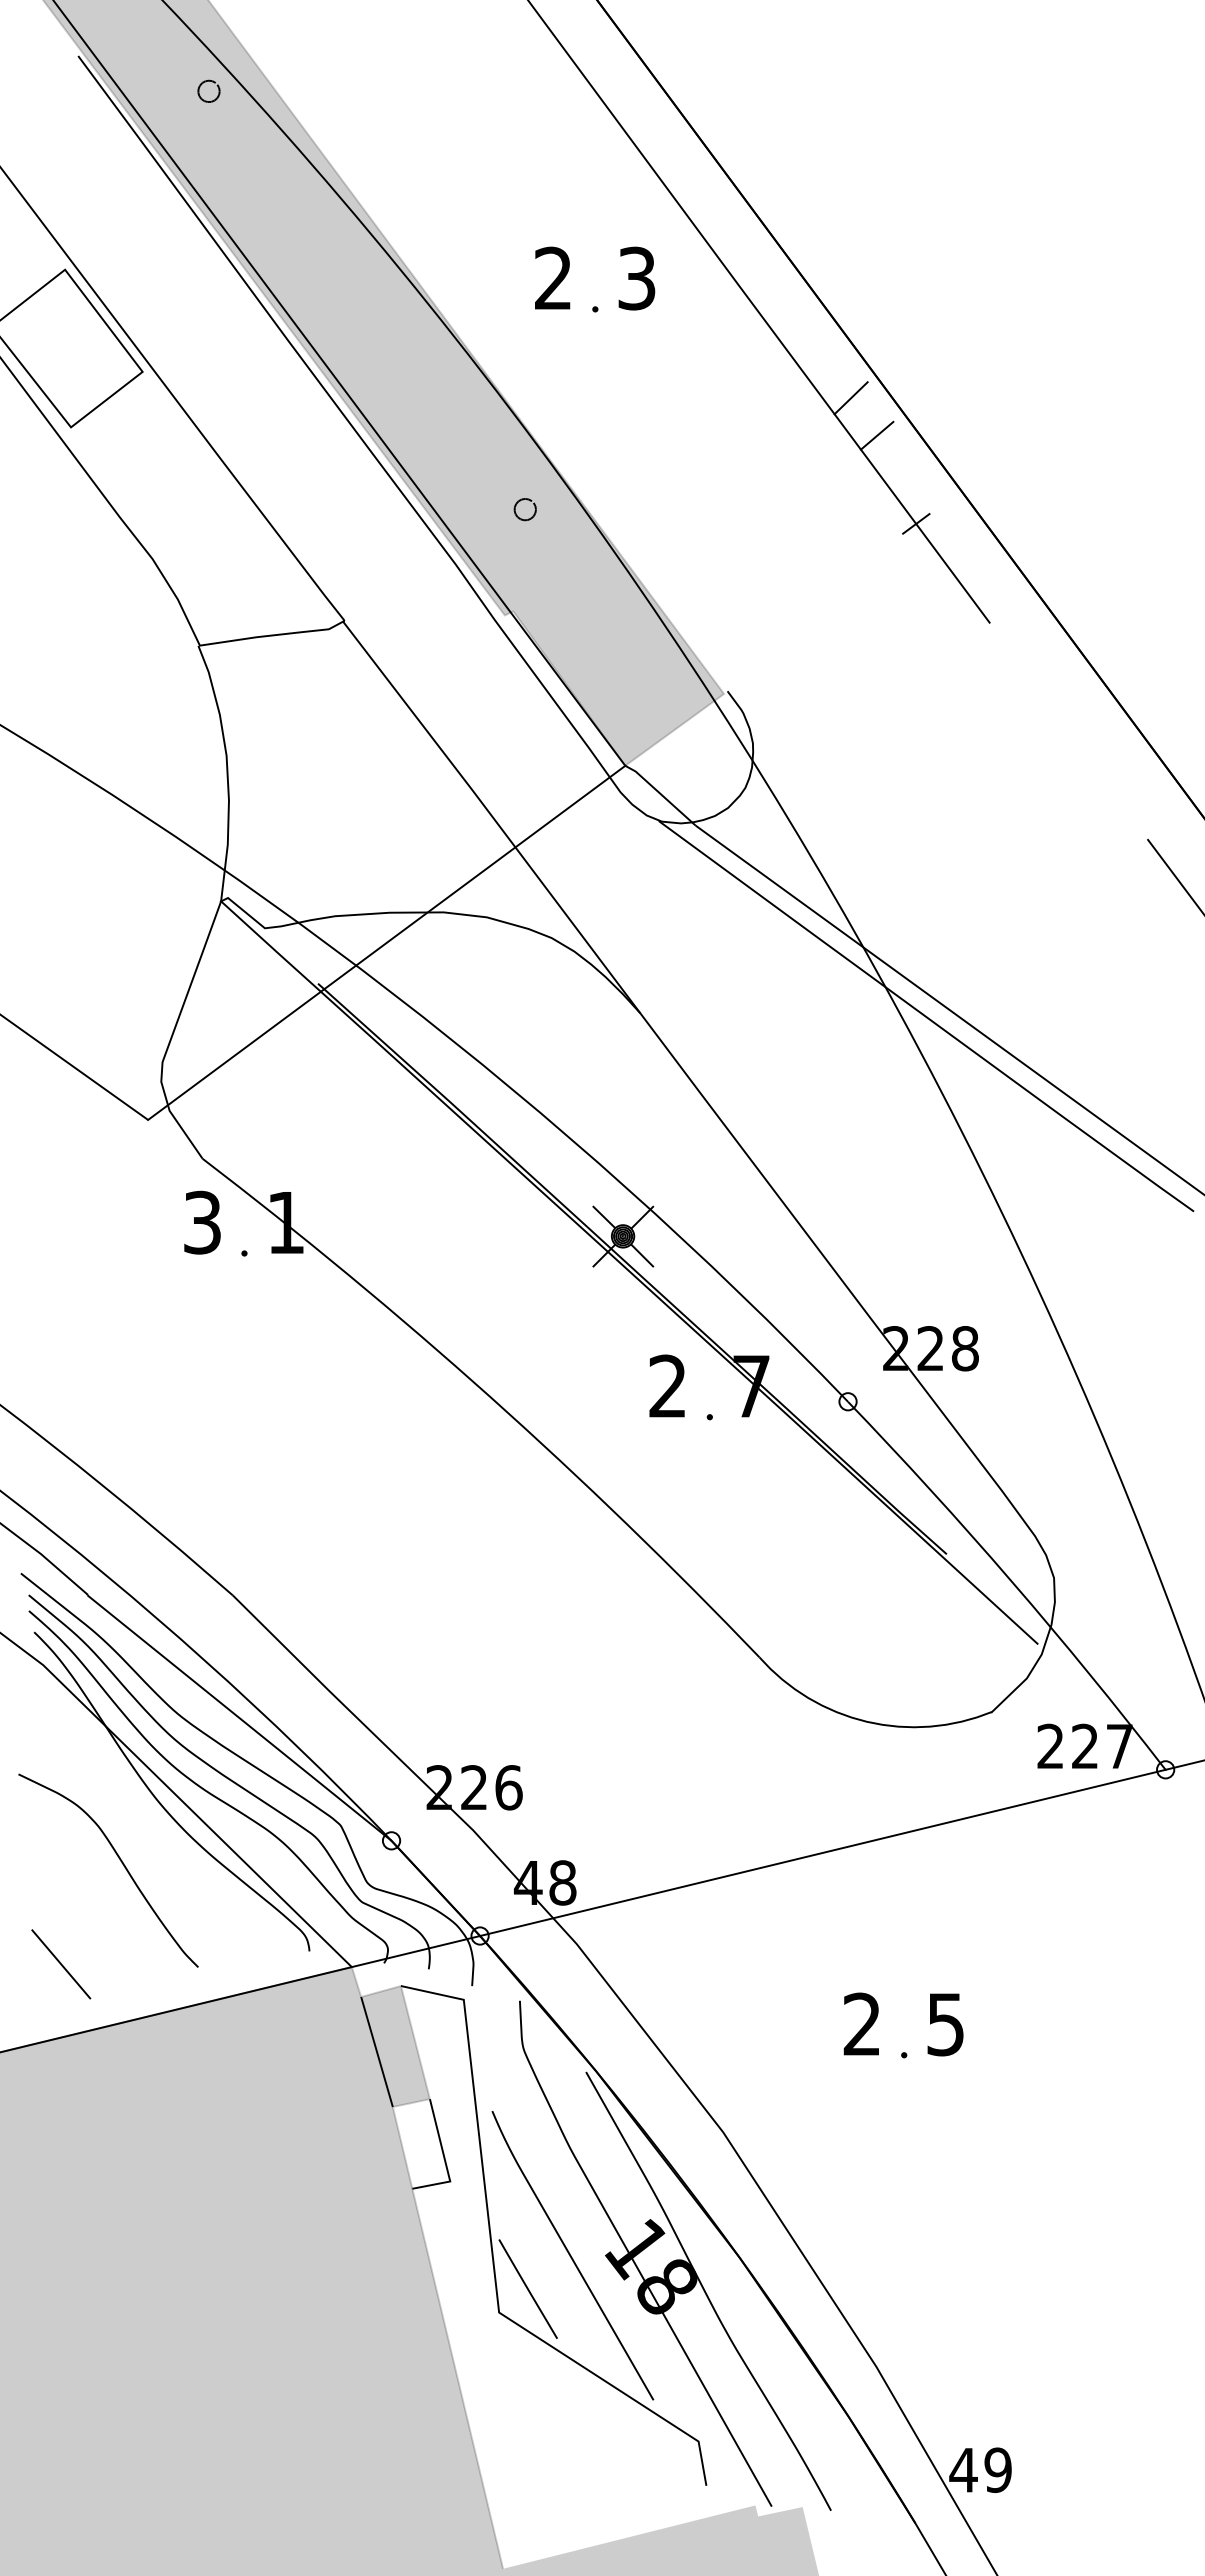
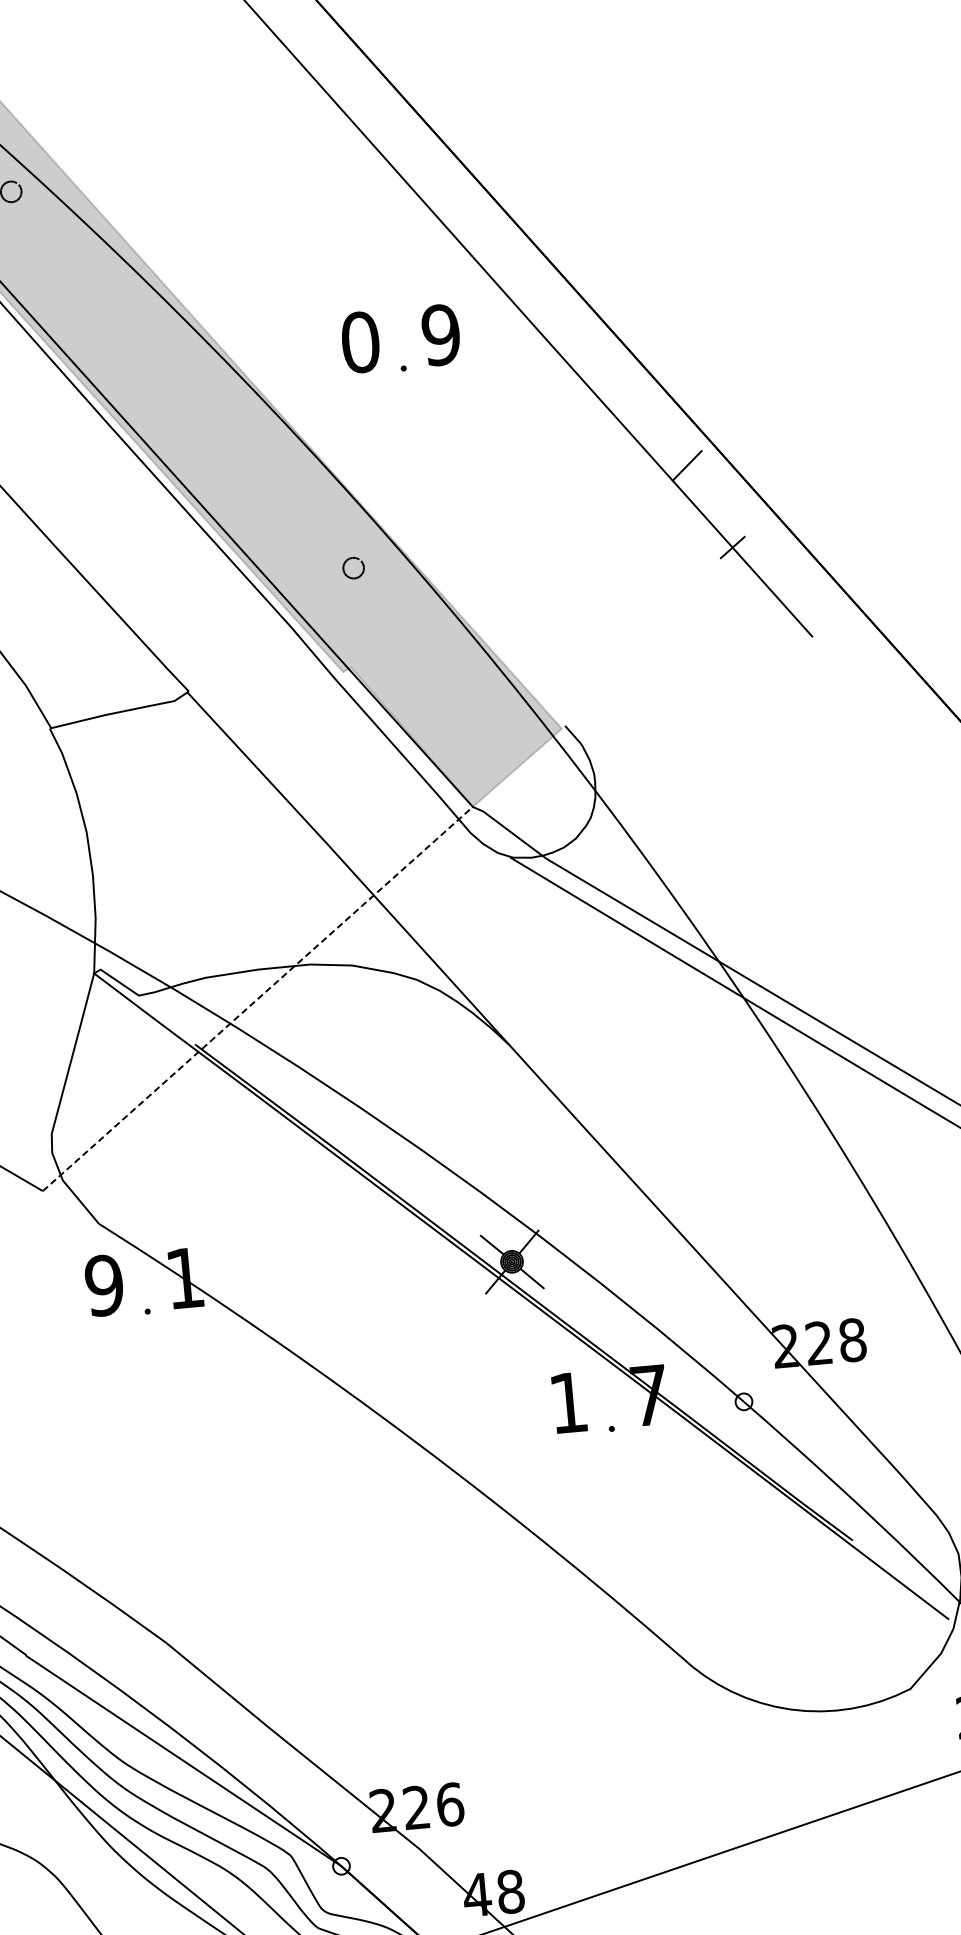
text: (553, 278) -> (360, 342), 2 -> 0
text: (636, 278) -> (440, 335), 3 -> 9
line: (850, 398) -> (658, 432), removed
line: (387, 942) -> (258, 998), solid -> dashed
text: (202, 1222) -> (104, 1285), 3 -> 9
text: (667, 1385) -> (568, 1402), 2 -> 1

